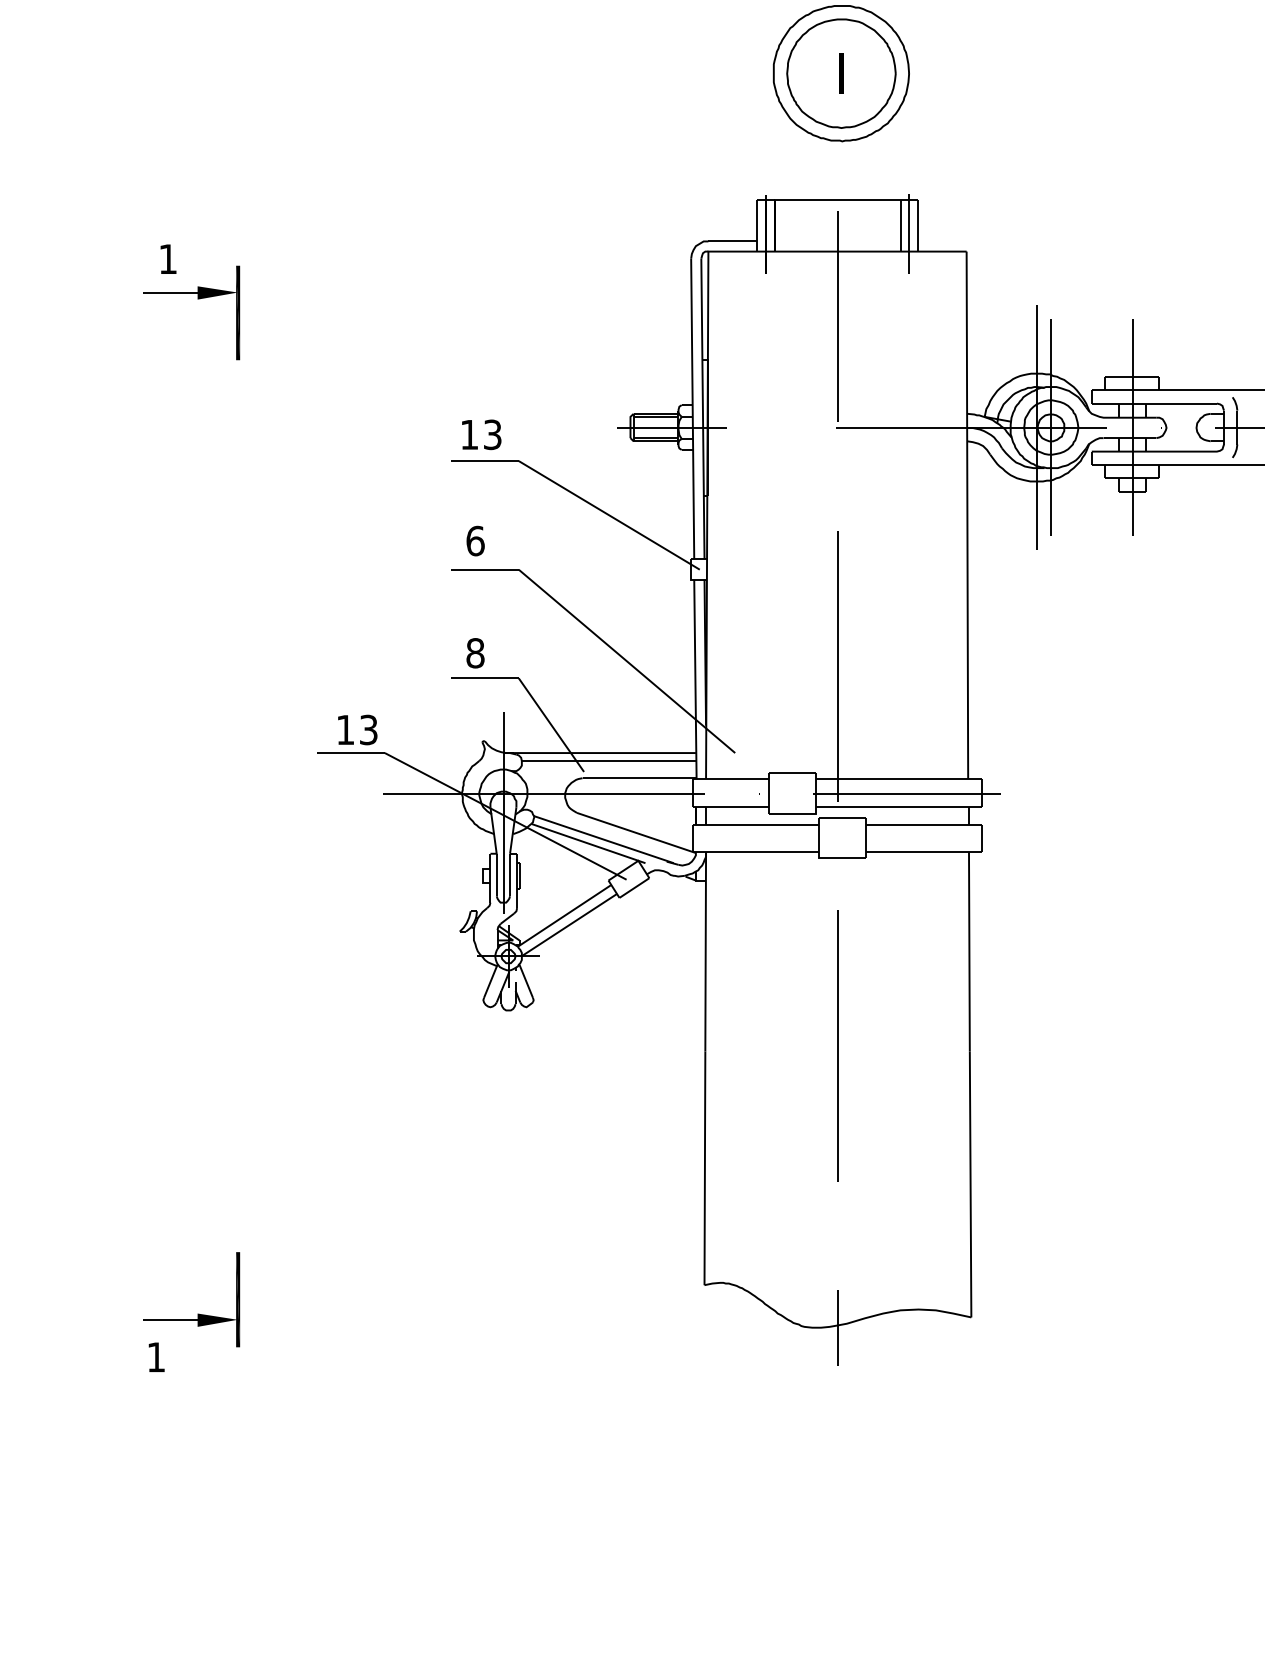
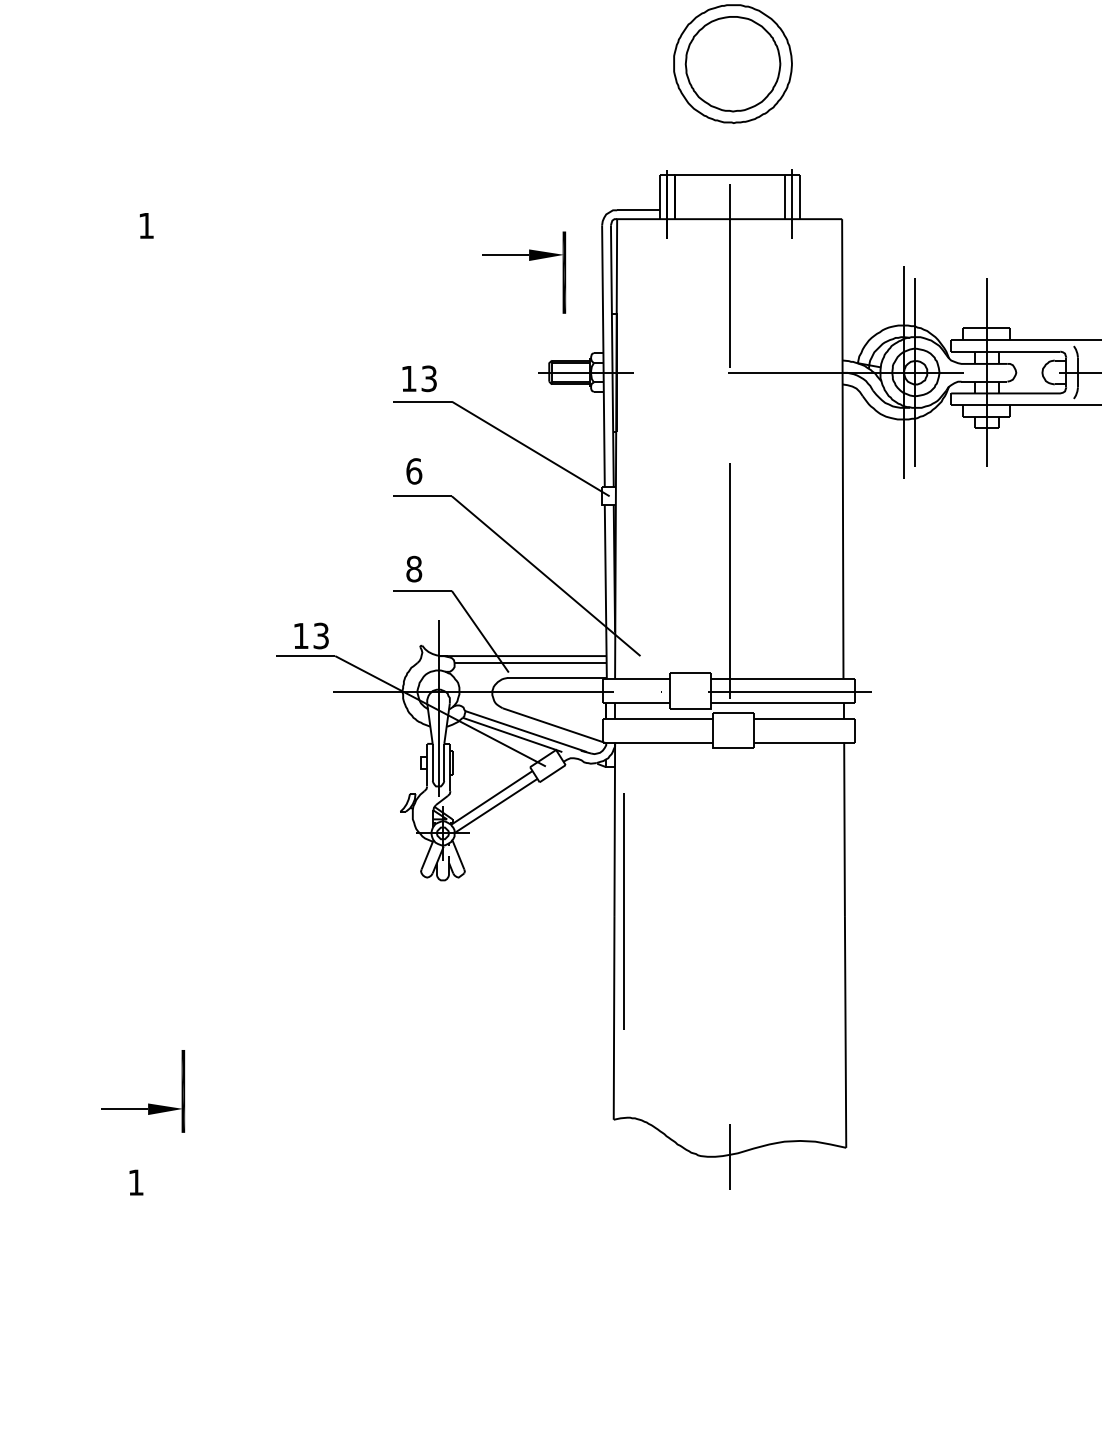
fill: (841, 74) -> (733, 64), removed
part: (198, 299) -> (529, 260), moved
line: (837, 1046) -> (623, 911), moved
part: (198, 1313) -> (148, 1103), moved

